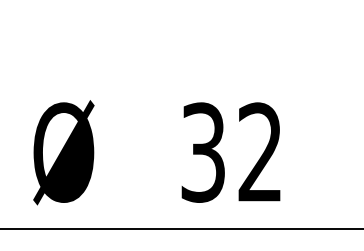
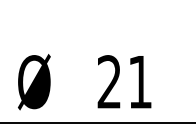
text: (231, 153) -> (124, 82), 32 -> 21

